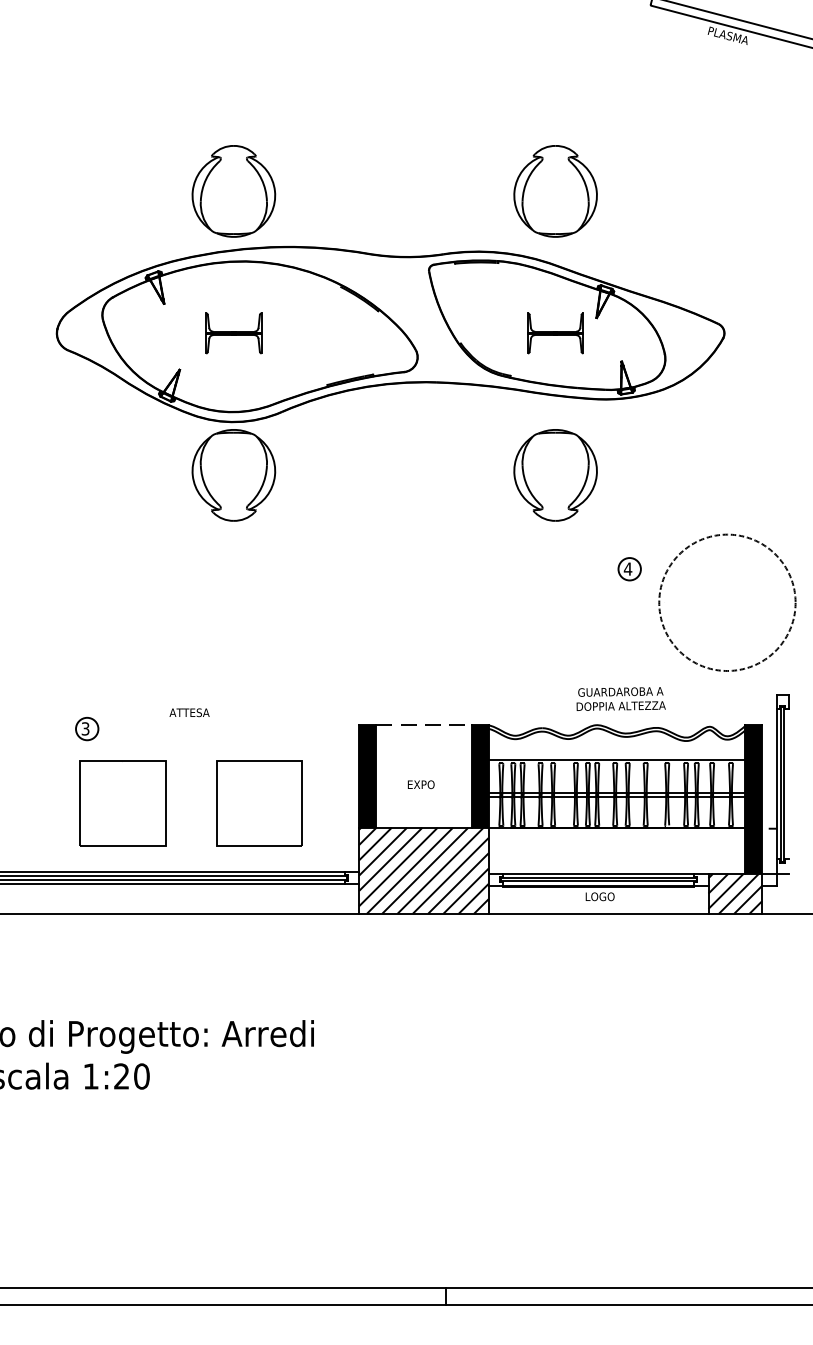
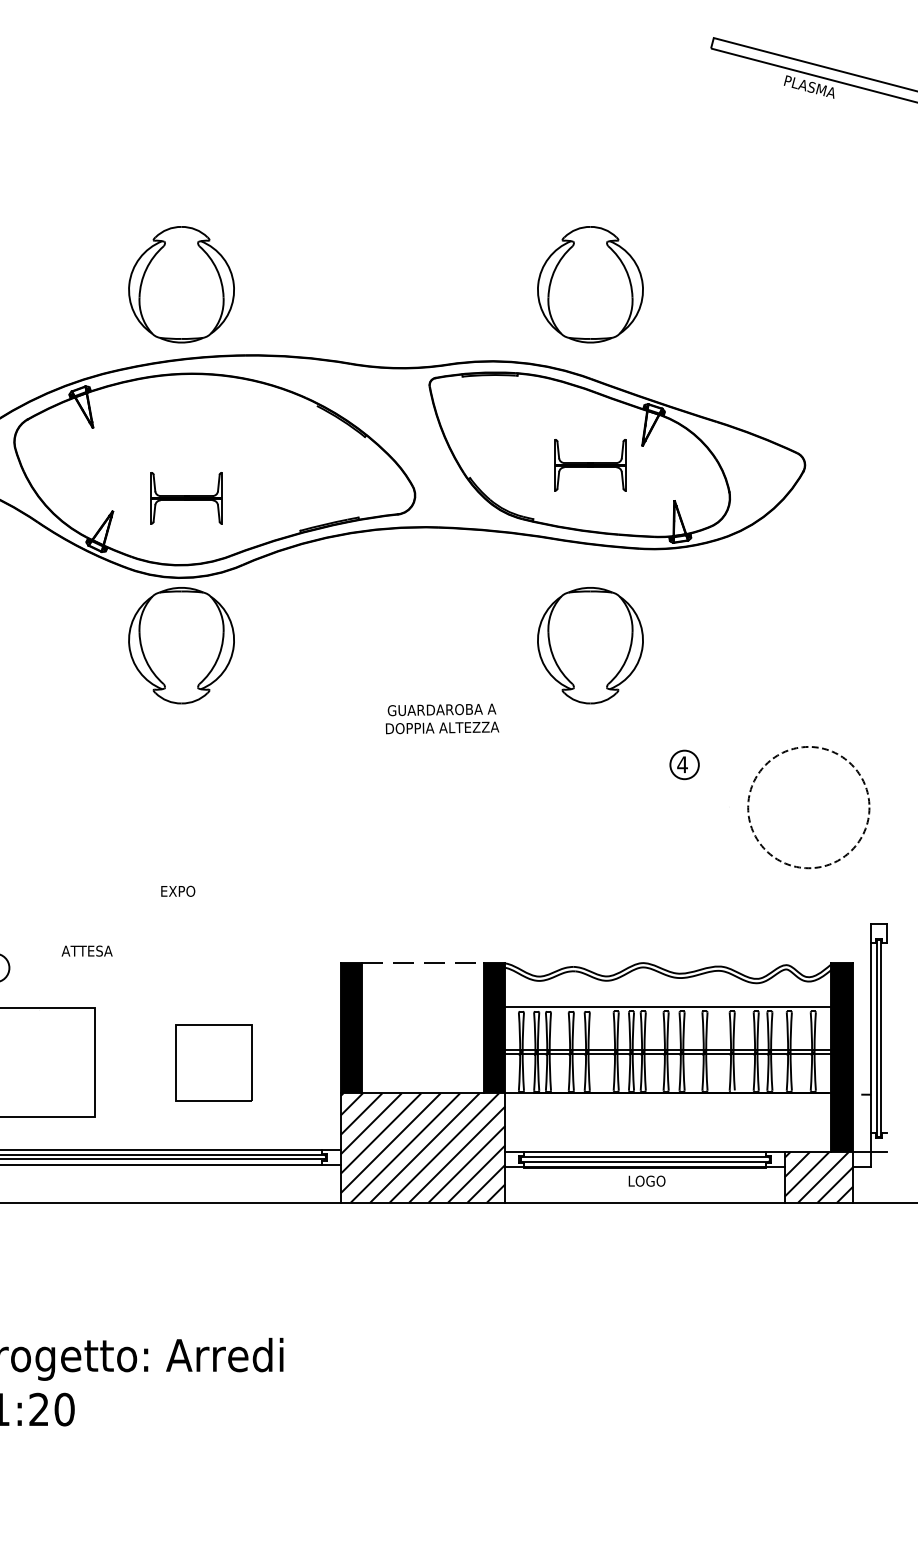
part: (233, 333) -> (186, 498), moved
circle: (727, 602) -> (808, 807), size x0.7
text: (620, 698) -> (441, 718), moved
text: (189, 712) -> (87, 950), moved
text: (421, 784) -> (178, 891), moved
part: (259, 803) -> (214, 1062), size x0.7

